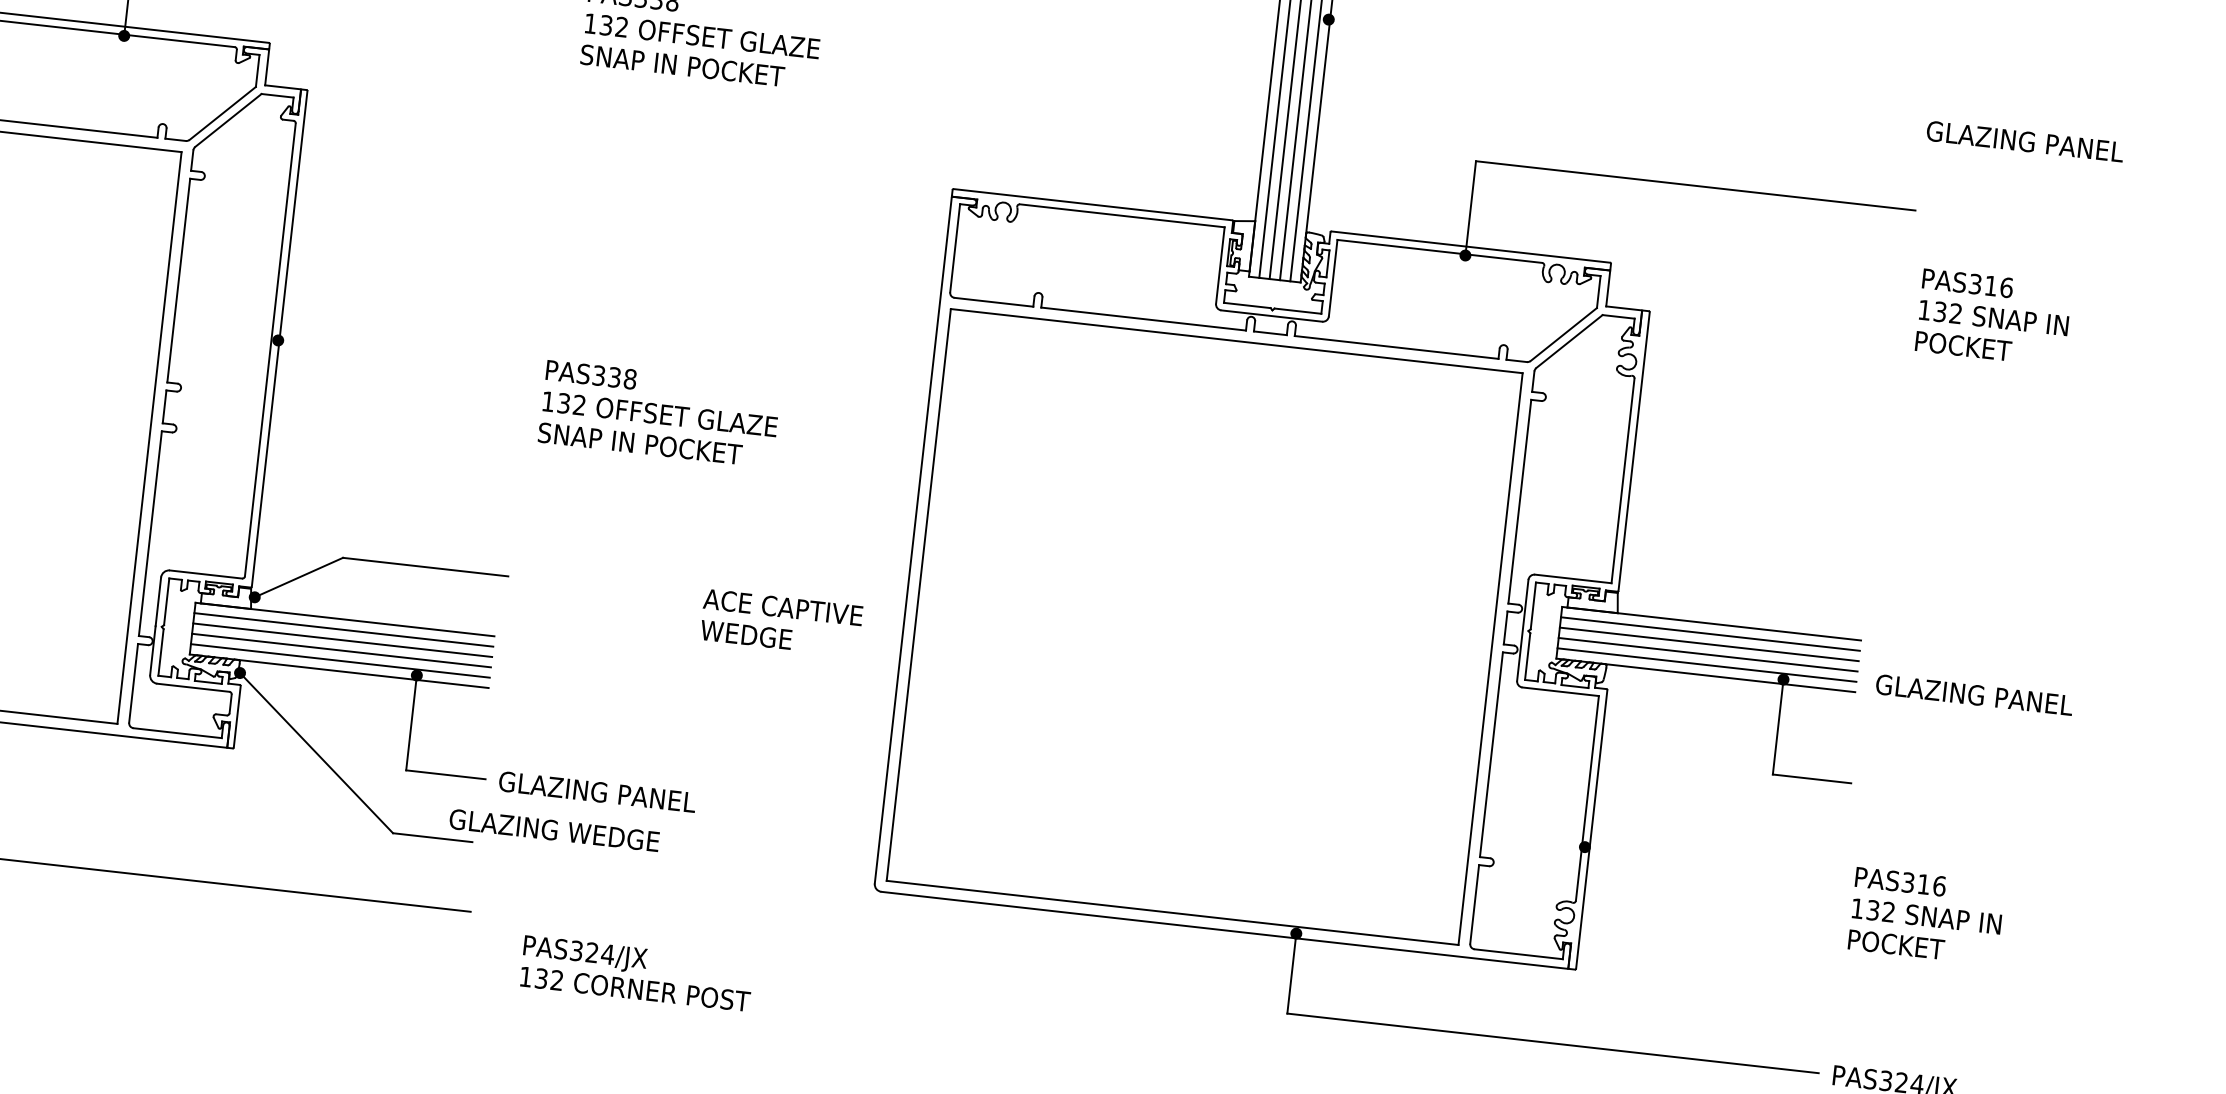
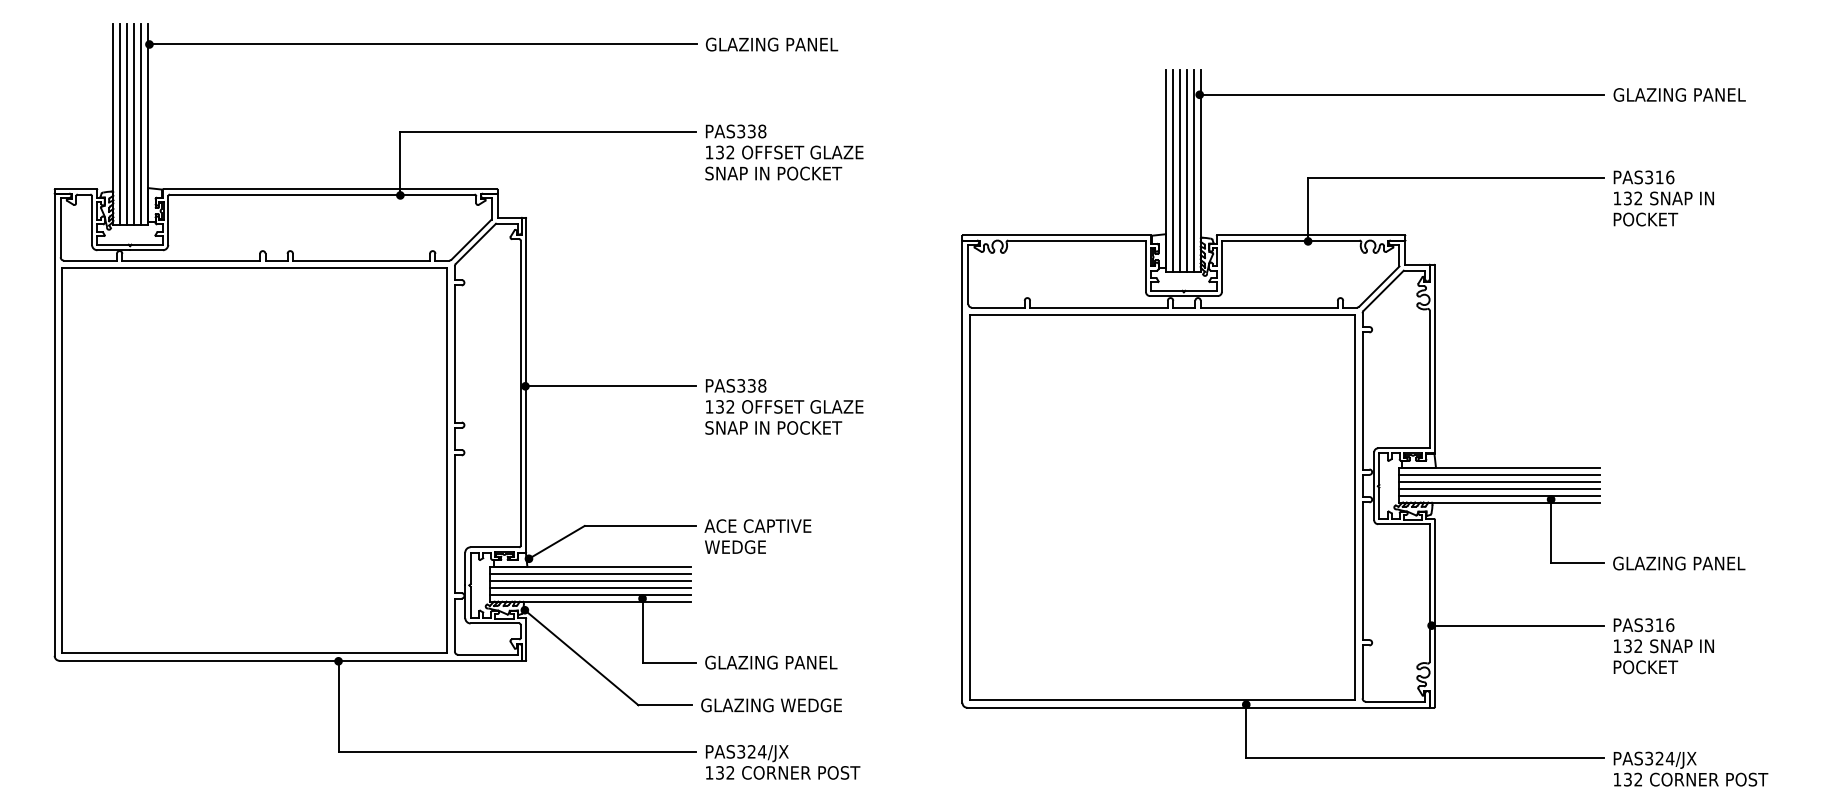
line: (1628, 52) -> (1401, 94), added
text: (2025, 140) -> (1679, 94), moved
text: (1993, 317) -> (1663, 198), moved
line: (404, 354) -> (610, 386), added
text: (780, 622) -> (757, 536), moved
text: (1974, 695) -> (1679, 563), moved
text: (554, 830) -> (771, 705), moved
line: (1712, 861) -> (1517, 625), added
text: (637, 973) -> (783, 762), moved

